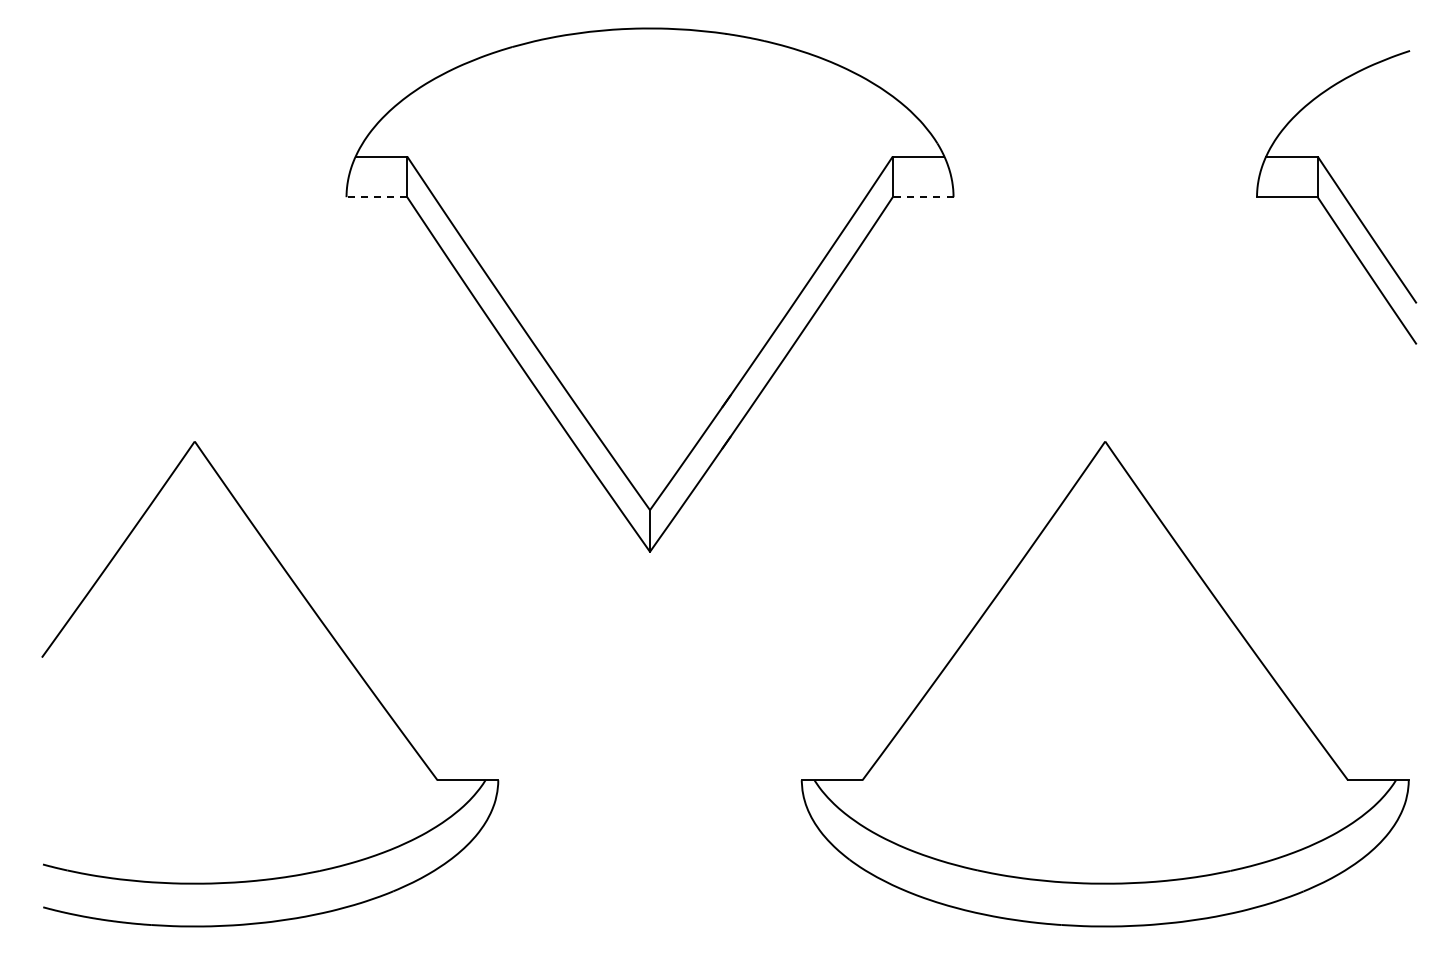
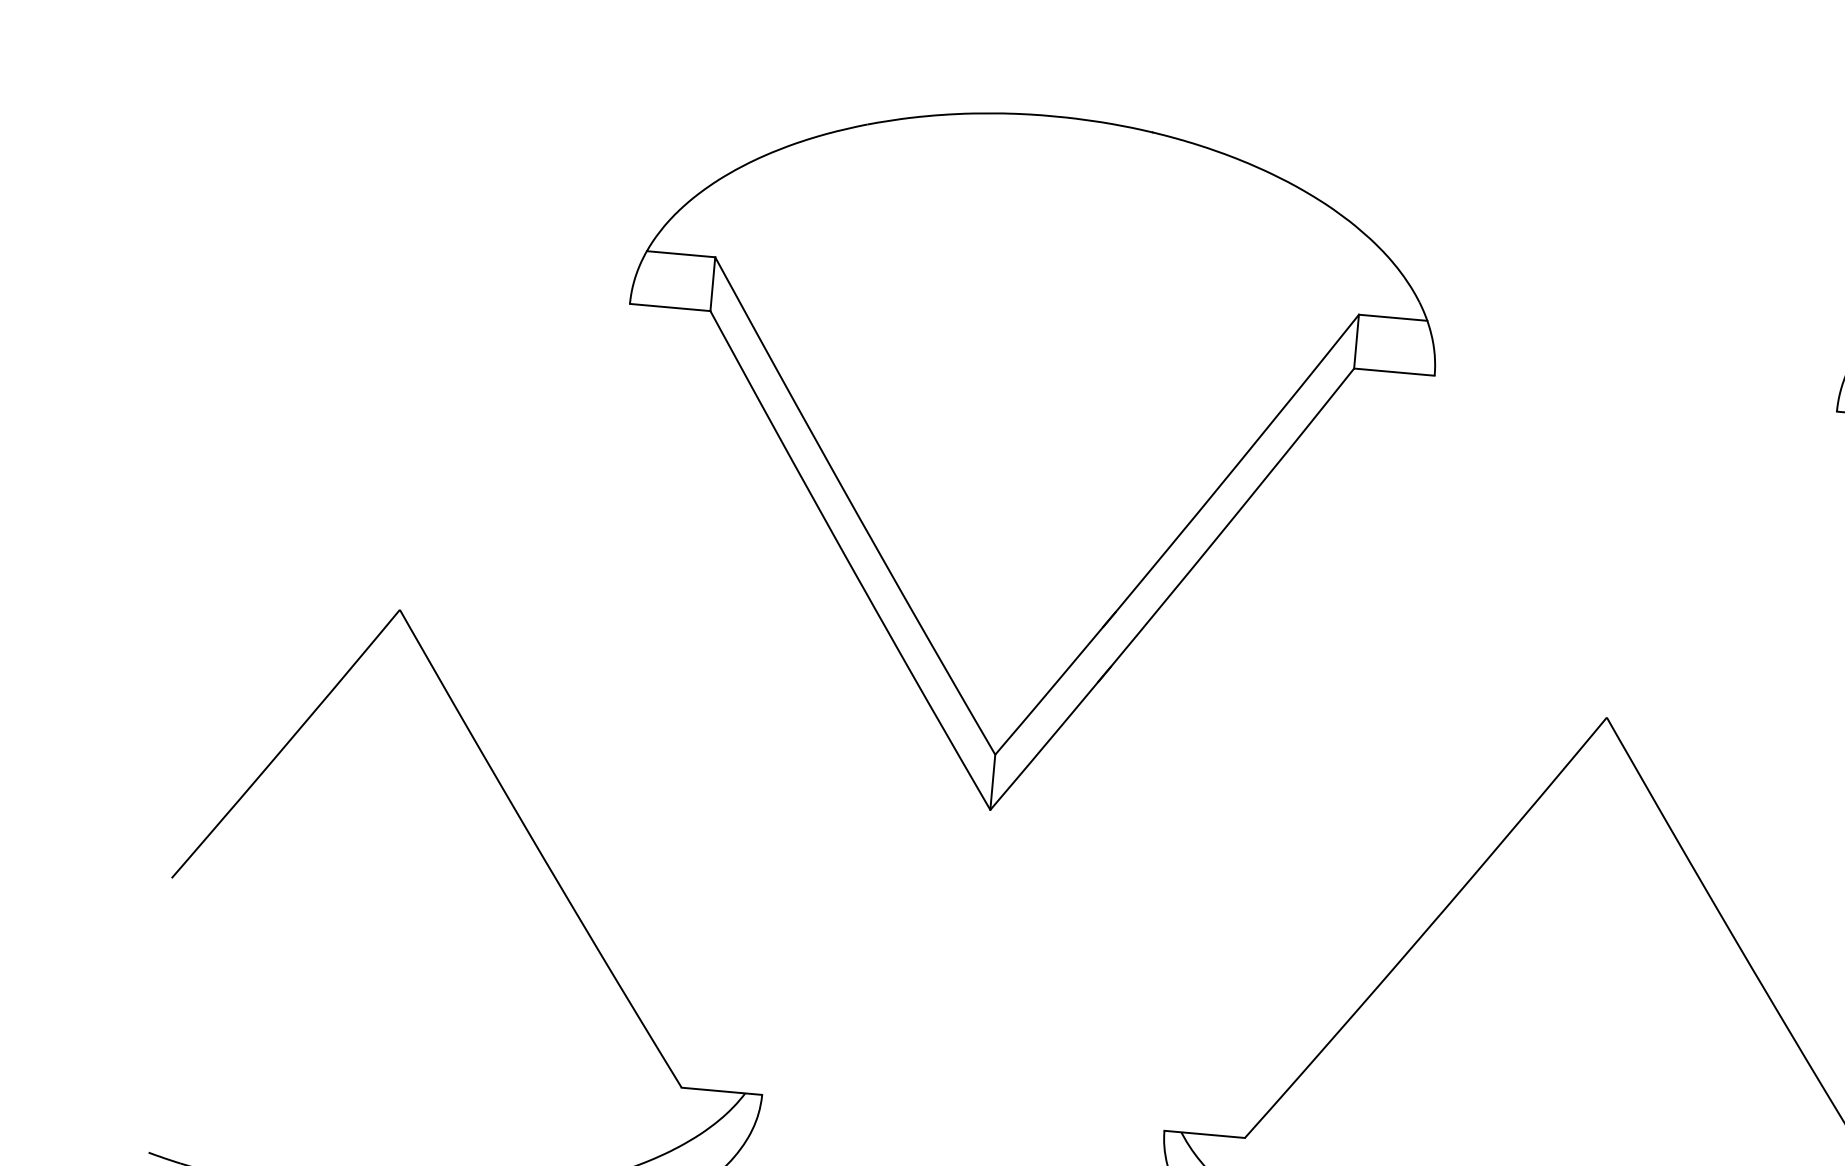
line: (376, 197) -> (669, 307), dashed -> solid
line: (922, 197) -> (1393, 372), dashed -> solid

